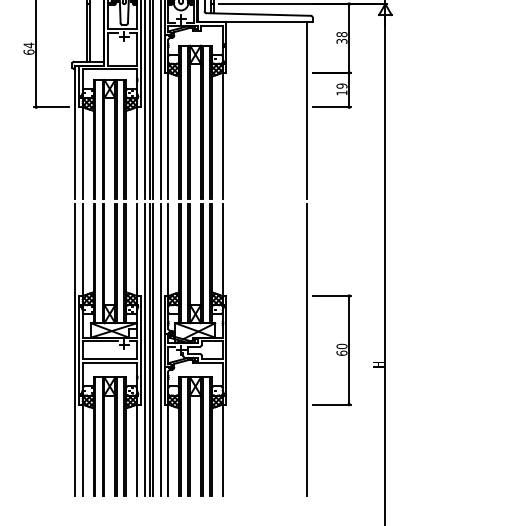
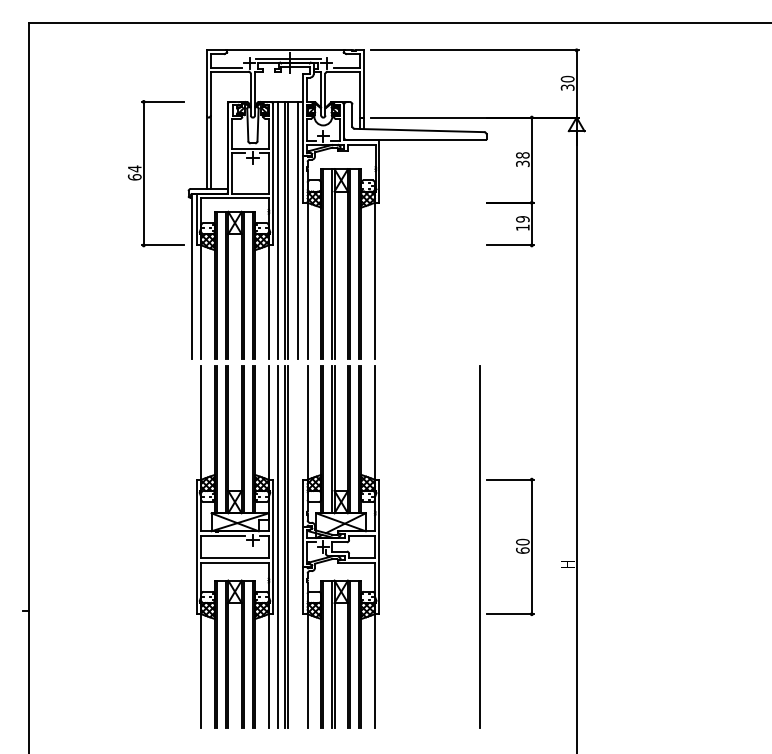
line: (307, 110) -> (479, 249), removed
line: (74, 349) -> (191, 546), removed
line: (161, 349) -> (298, 546), removed

